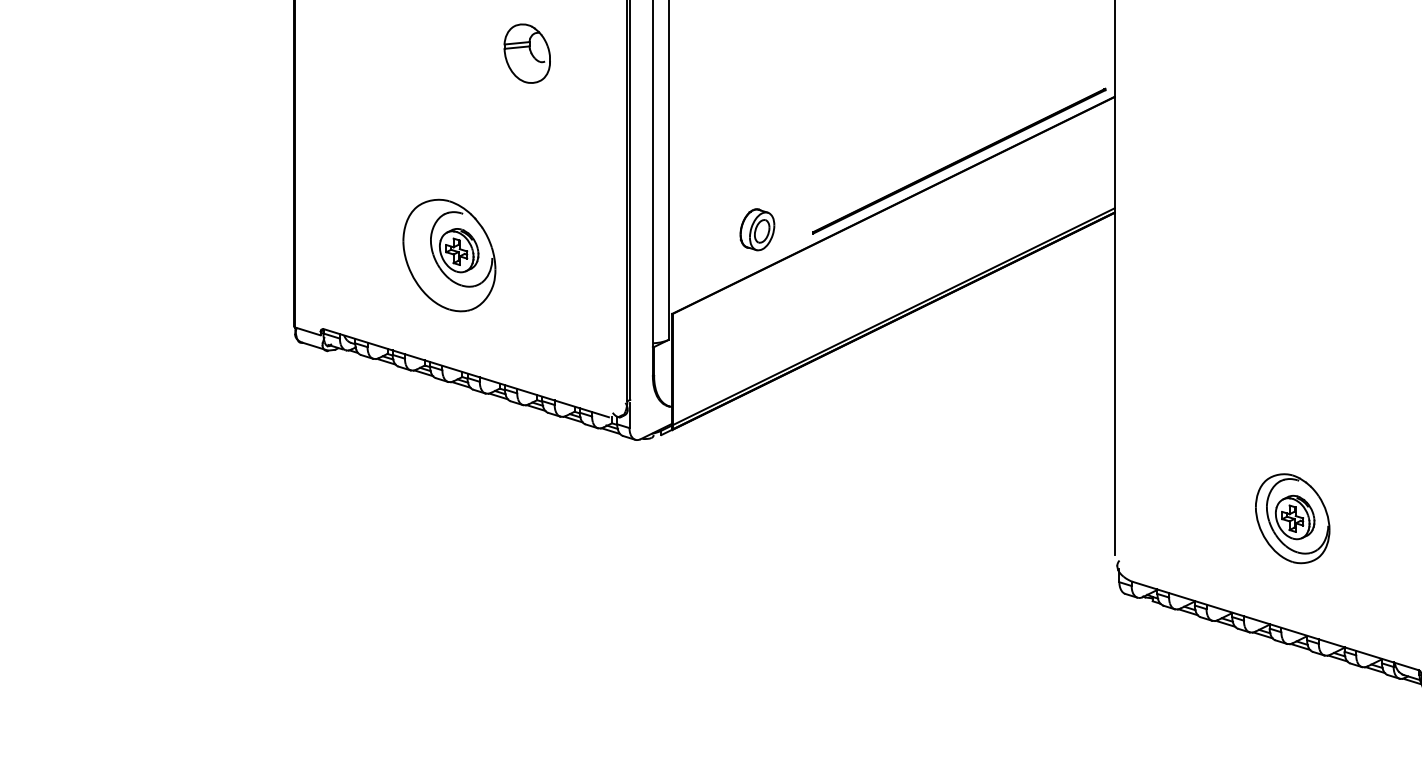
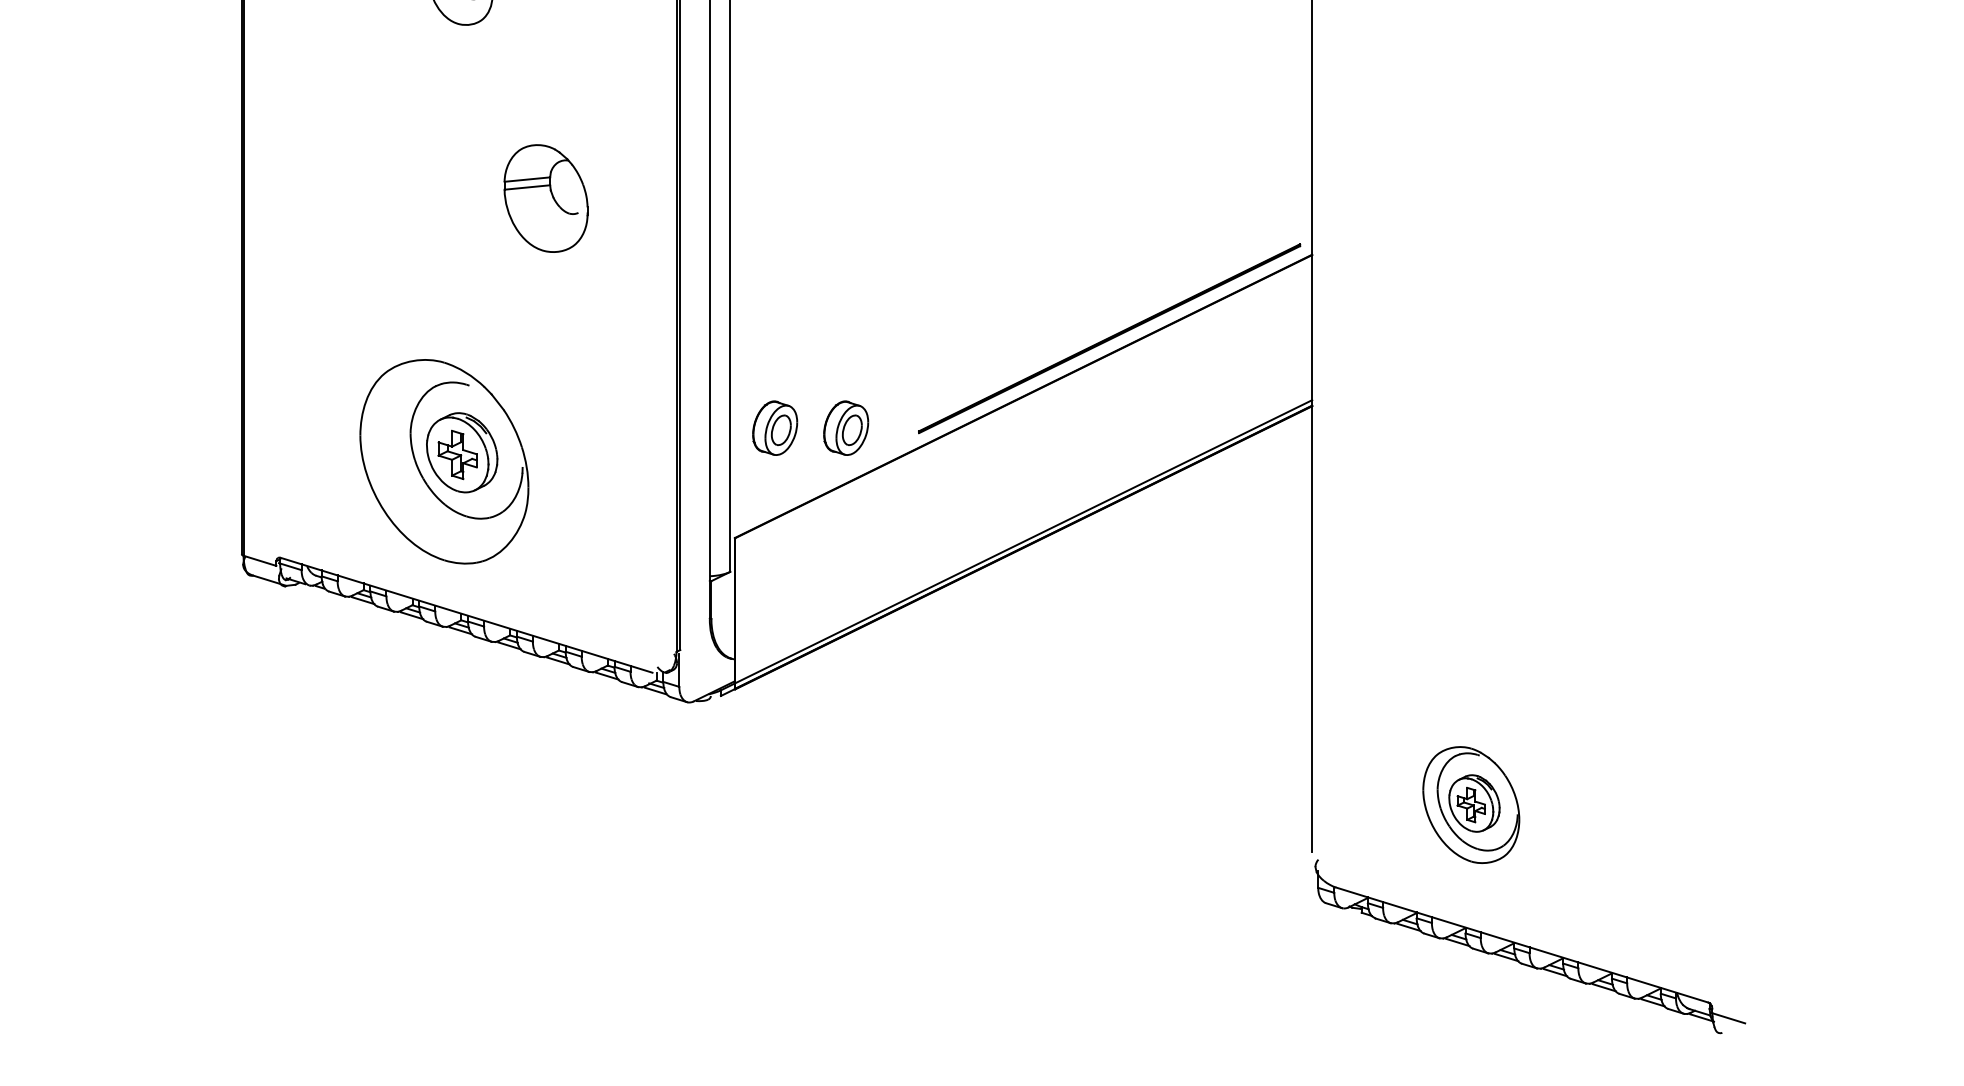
part: (526, 53) -> (545, 198), size x1.4
part: (703, 229) -> (775, 427), added
part: (449, 255) -> (444, 461), size x1.4
part: (1292, 518) -> (1471, 804), moved

